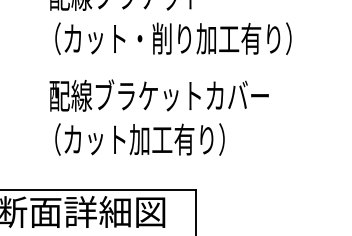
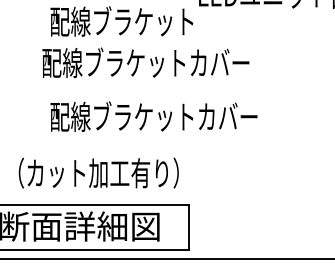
text: (166, 38) -> (160, 62), （カット・削り加工有り） -> 配線ブラケットカバー
text: (139, 138) -> (98, 172), moved

